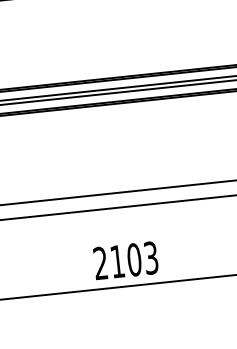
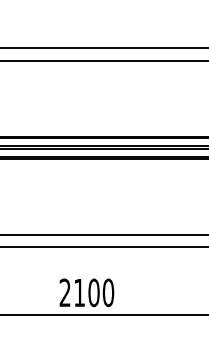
text: (151, 257) -> (108, 292), 2103 -> 2100

